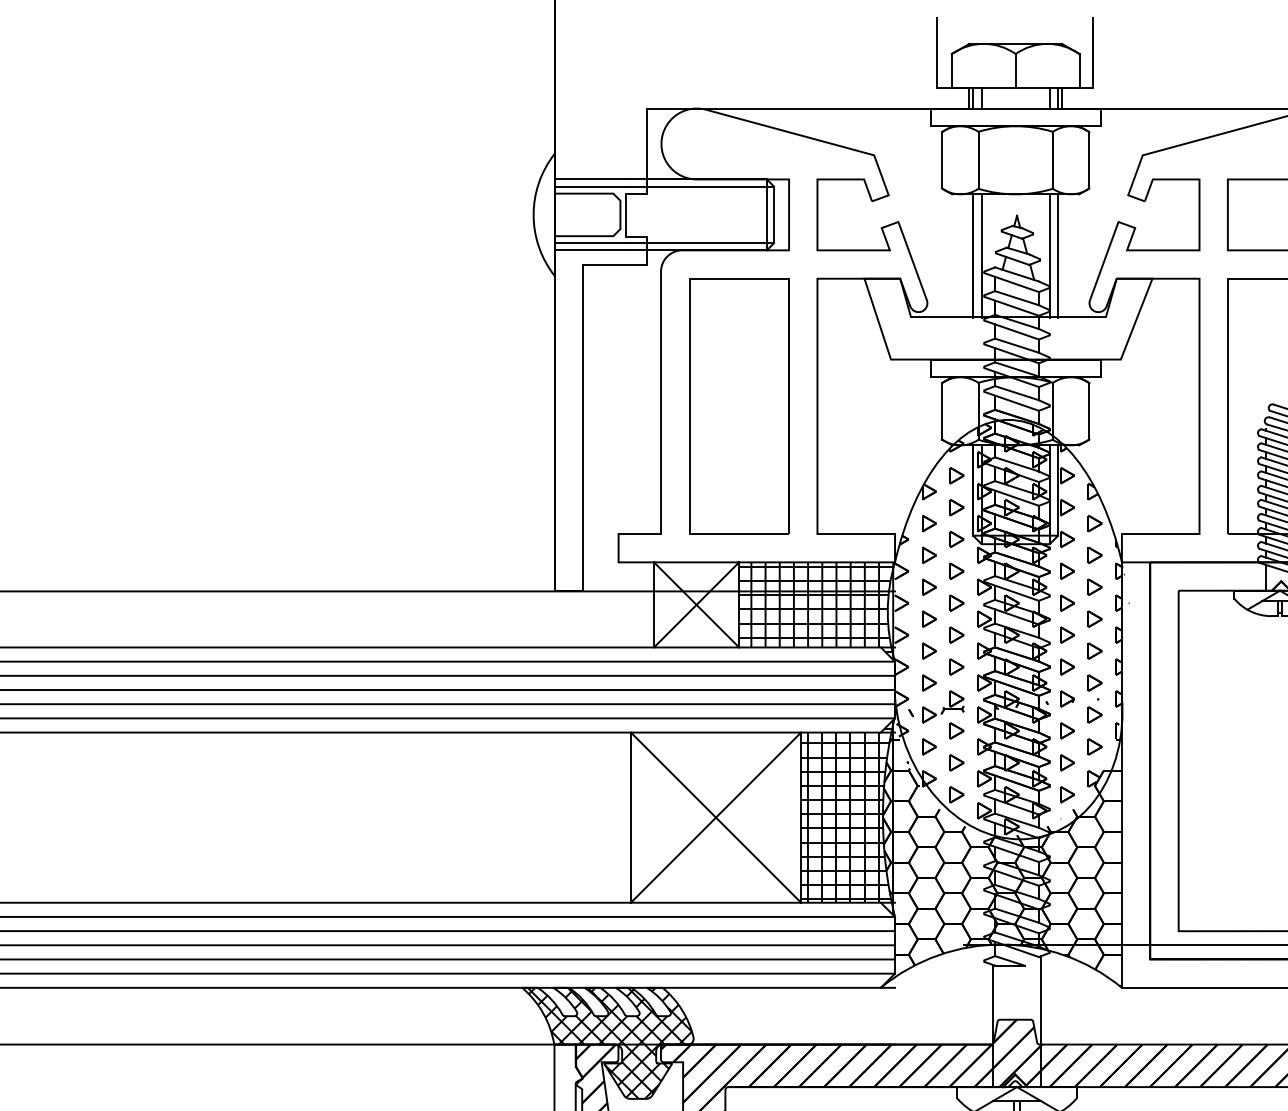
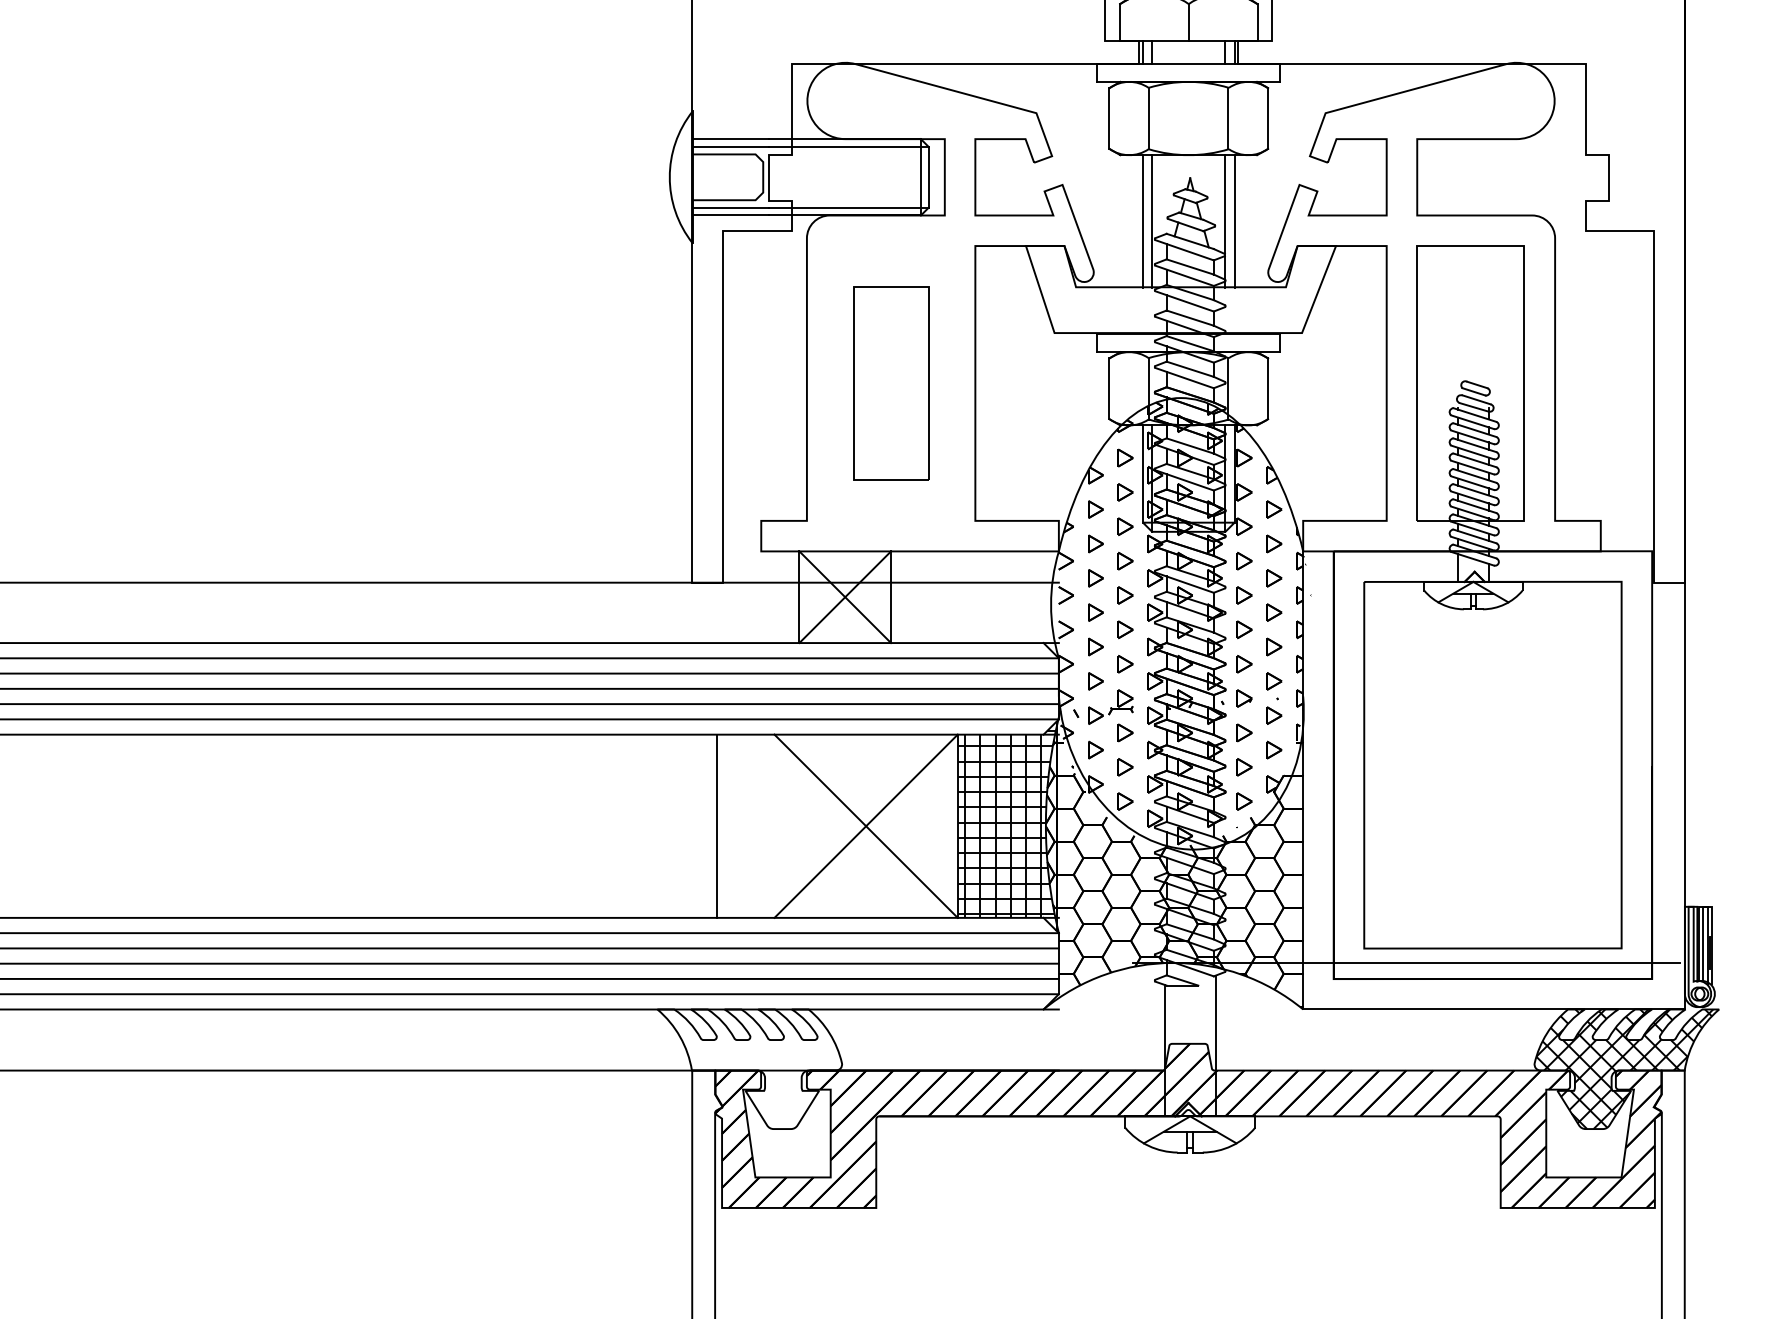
part: (739, 406) -> (891, 383), size x0.7
hatch: (816, 610) -> (974, 603), removed
line: (630, 816) -> (716, 825), moved
hatch: (609, 1043) -> (751, 1069), removed

